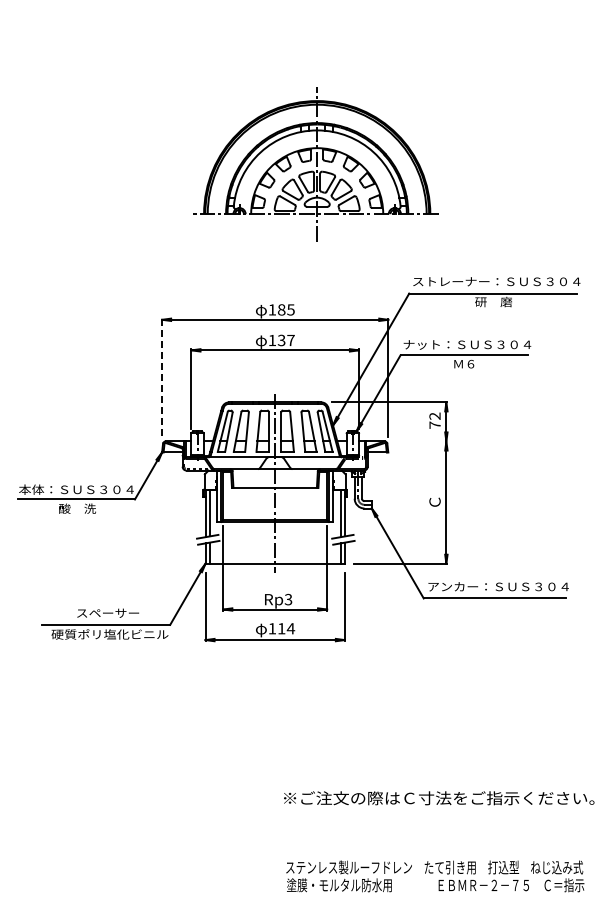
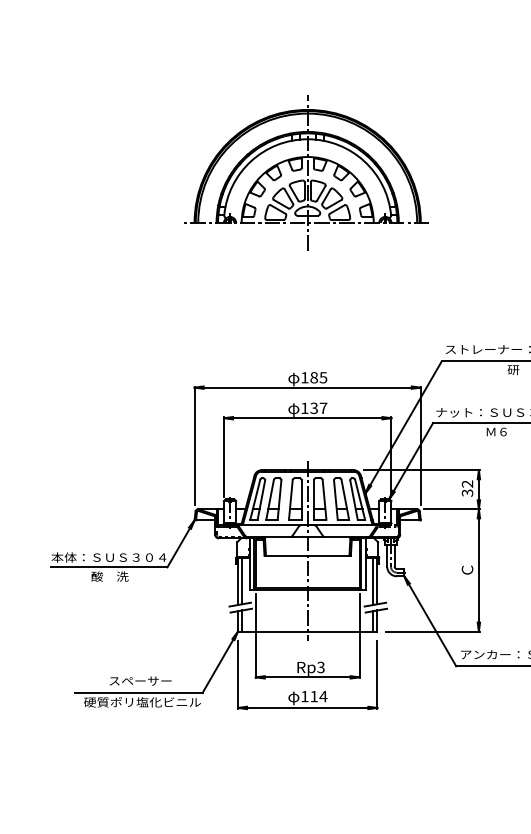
part: (315, 164) -> (306, 173), moved
line: (162, 377) -> (195, 445), dashed -> solid
text: (434, 424) -> (467, 492), 72 -> 32
line: (419, 441) -> (452, 509), added

